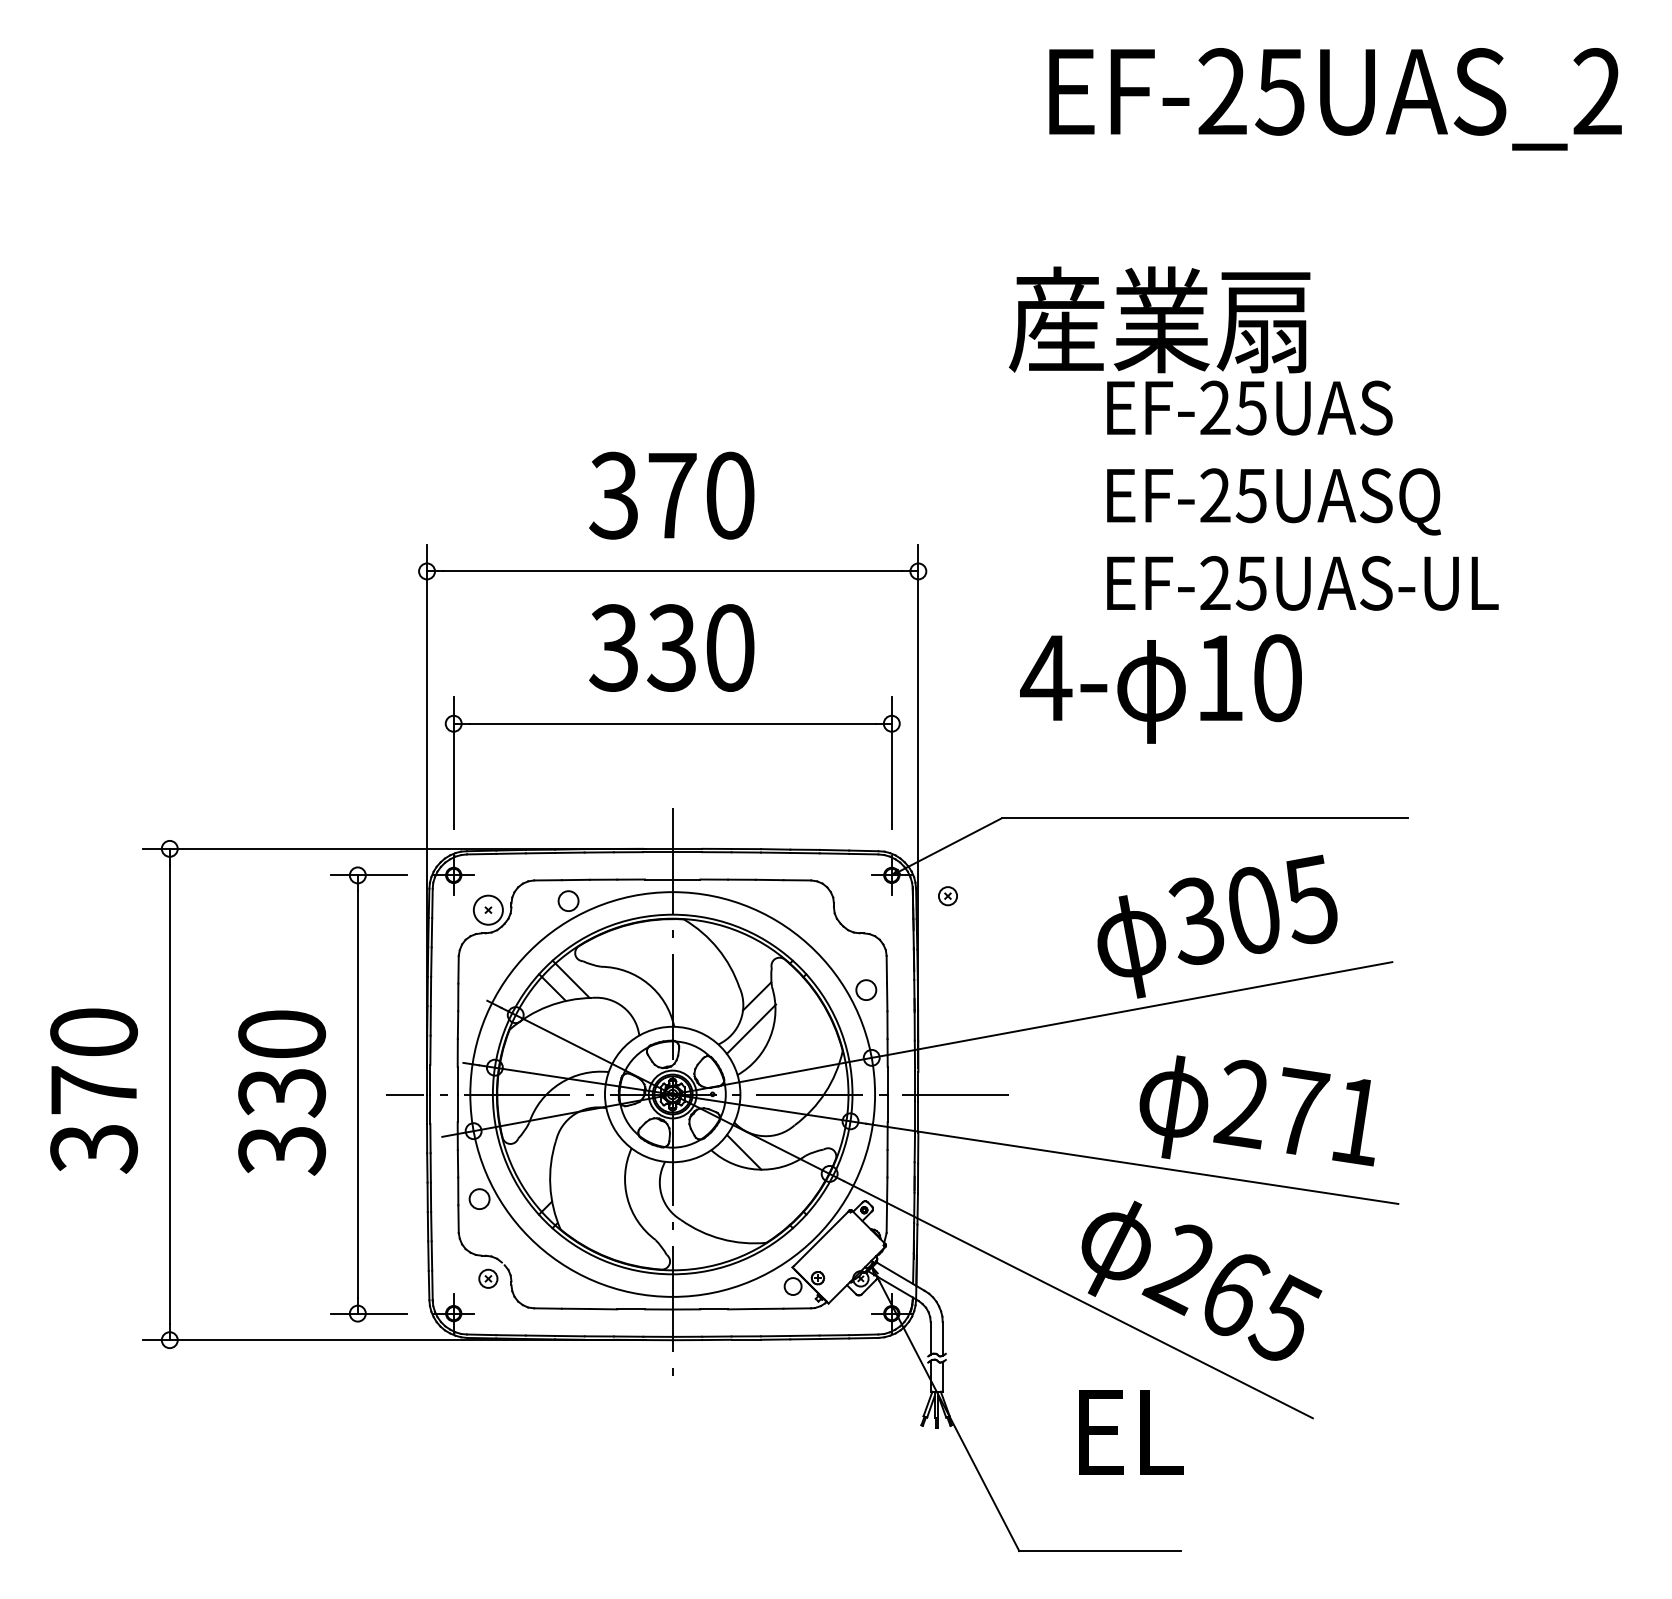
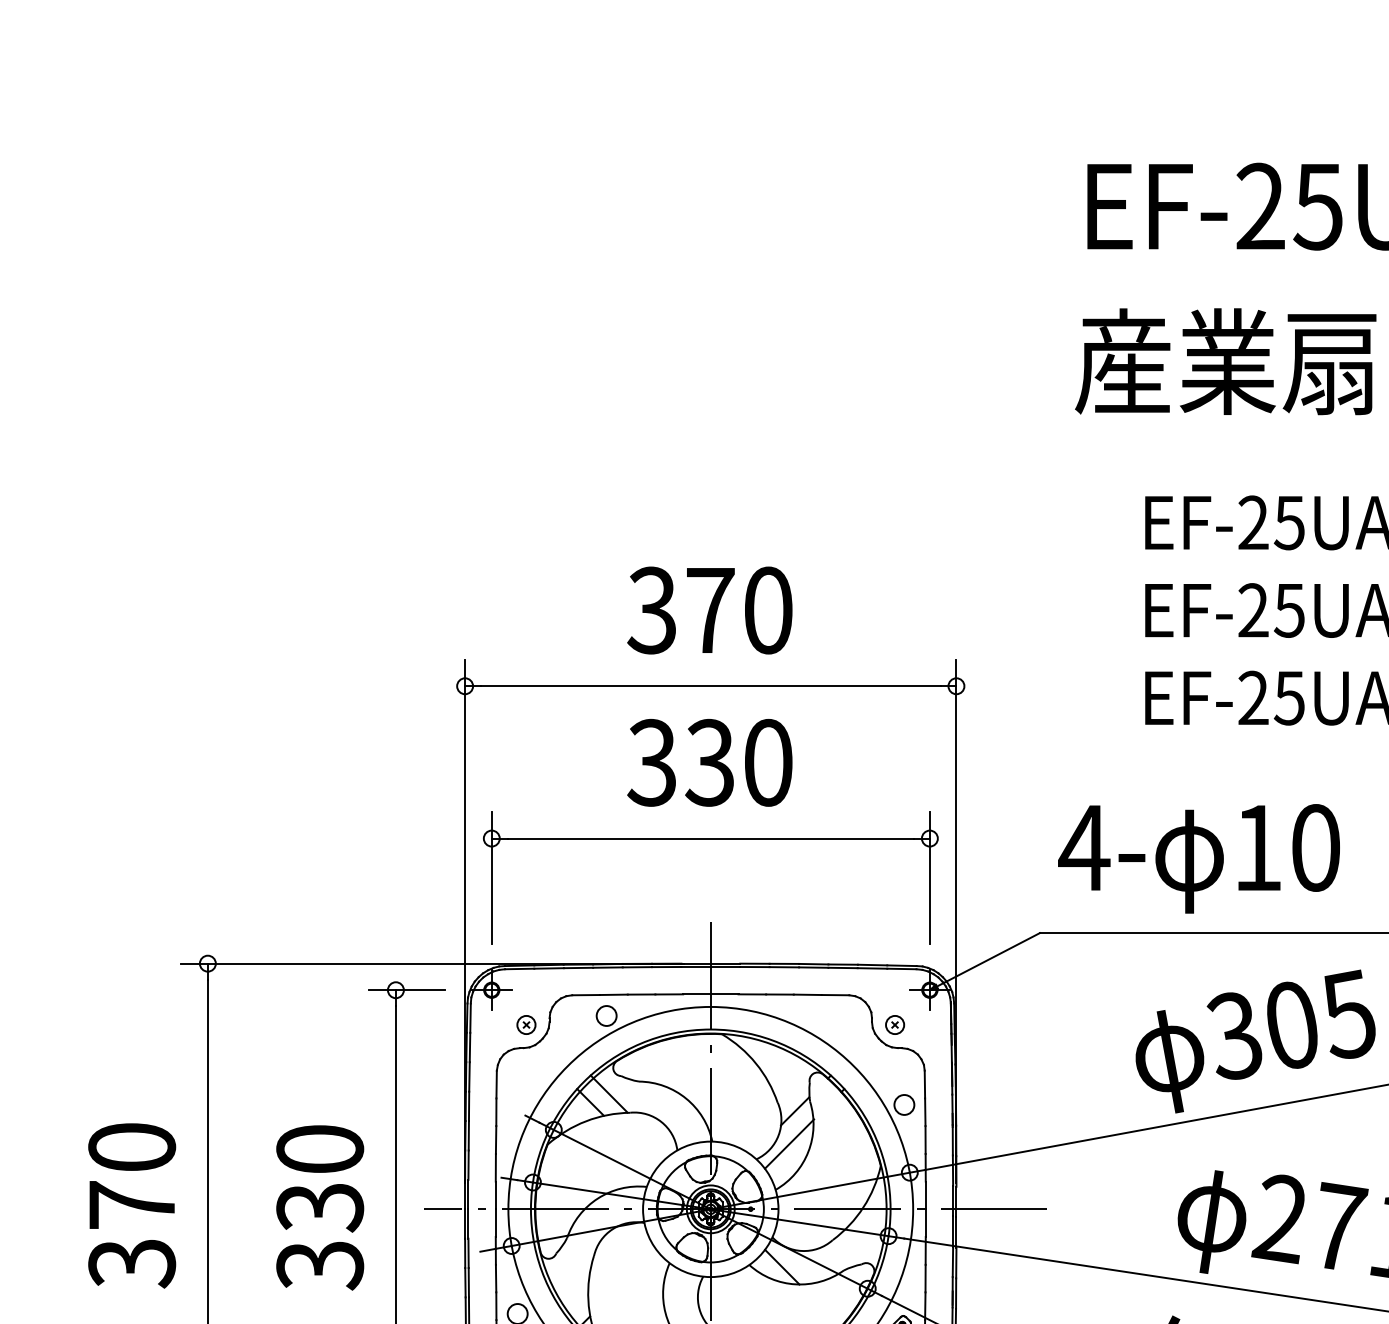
text: (1159, 319) -> (1225, 361), moved
text: (1160, 688) -> (1198, 858), moved
part: (947, 896) -> (894, 1025), moved
circle: (488, 910) -> (526, 1025), size x0.62

